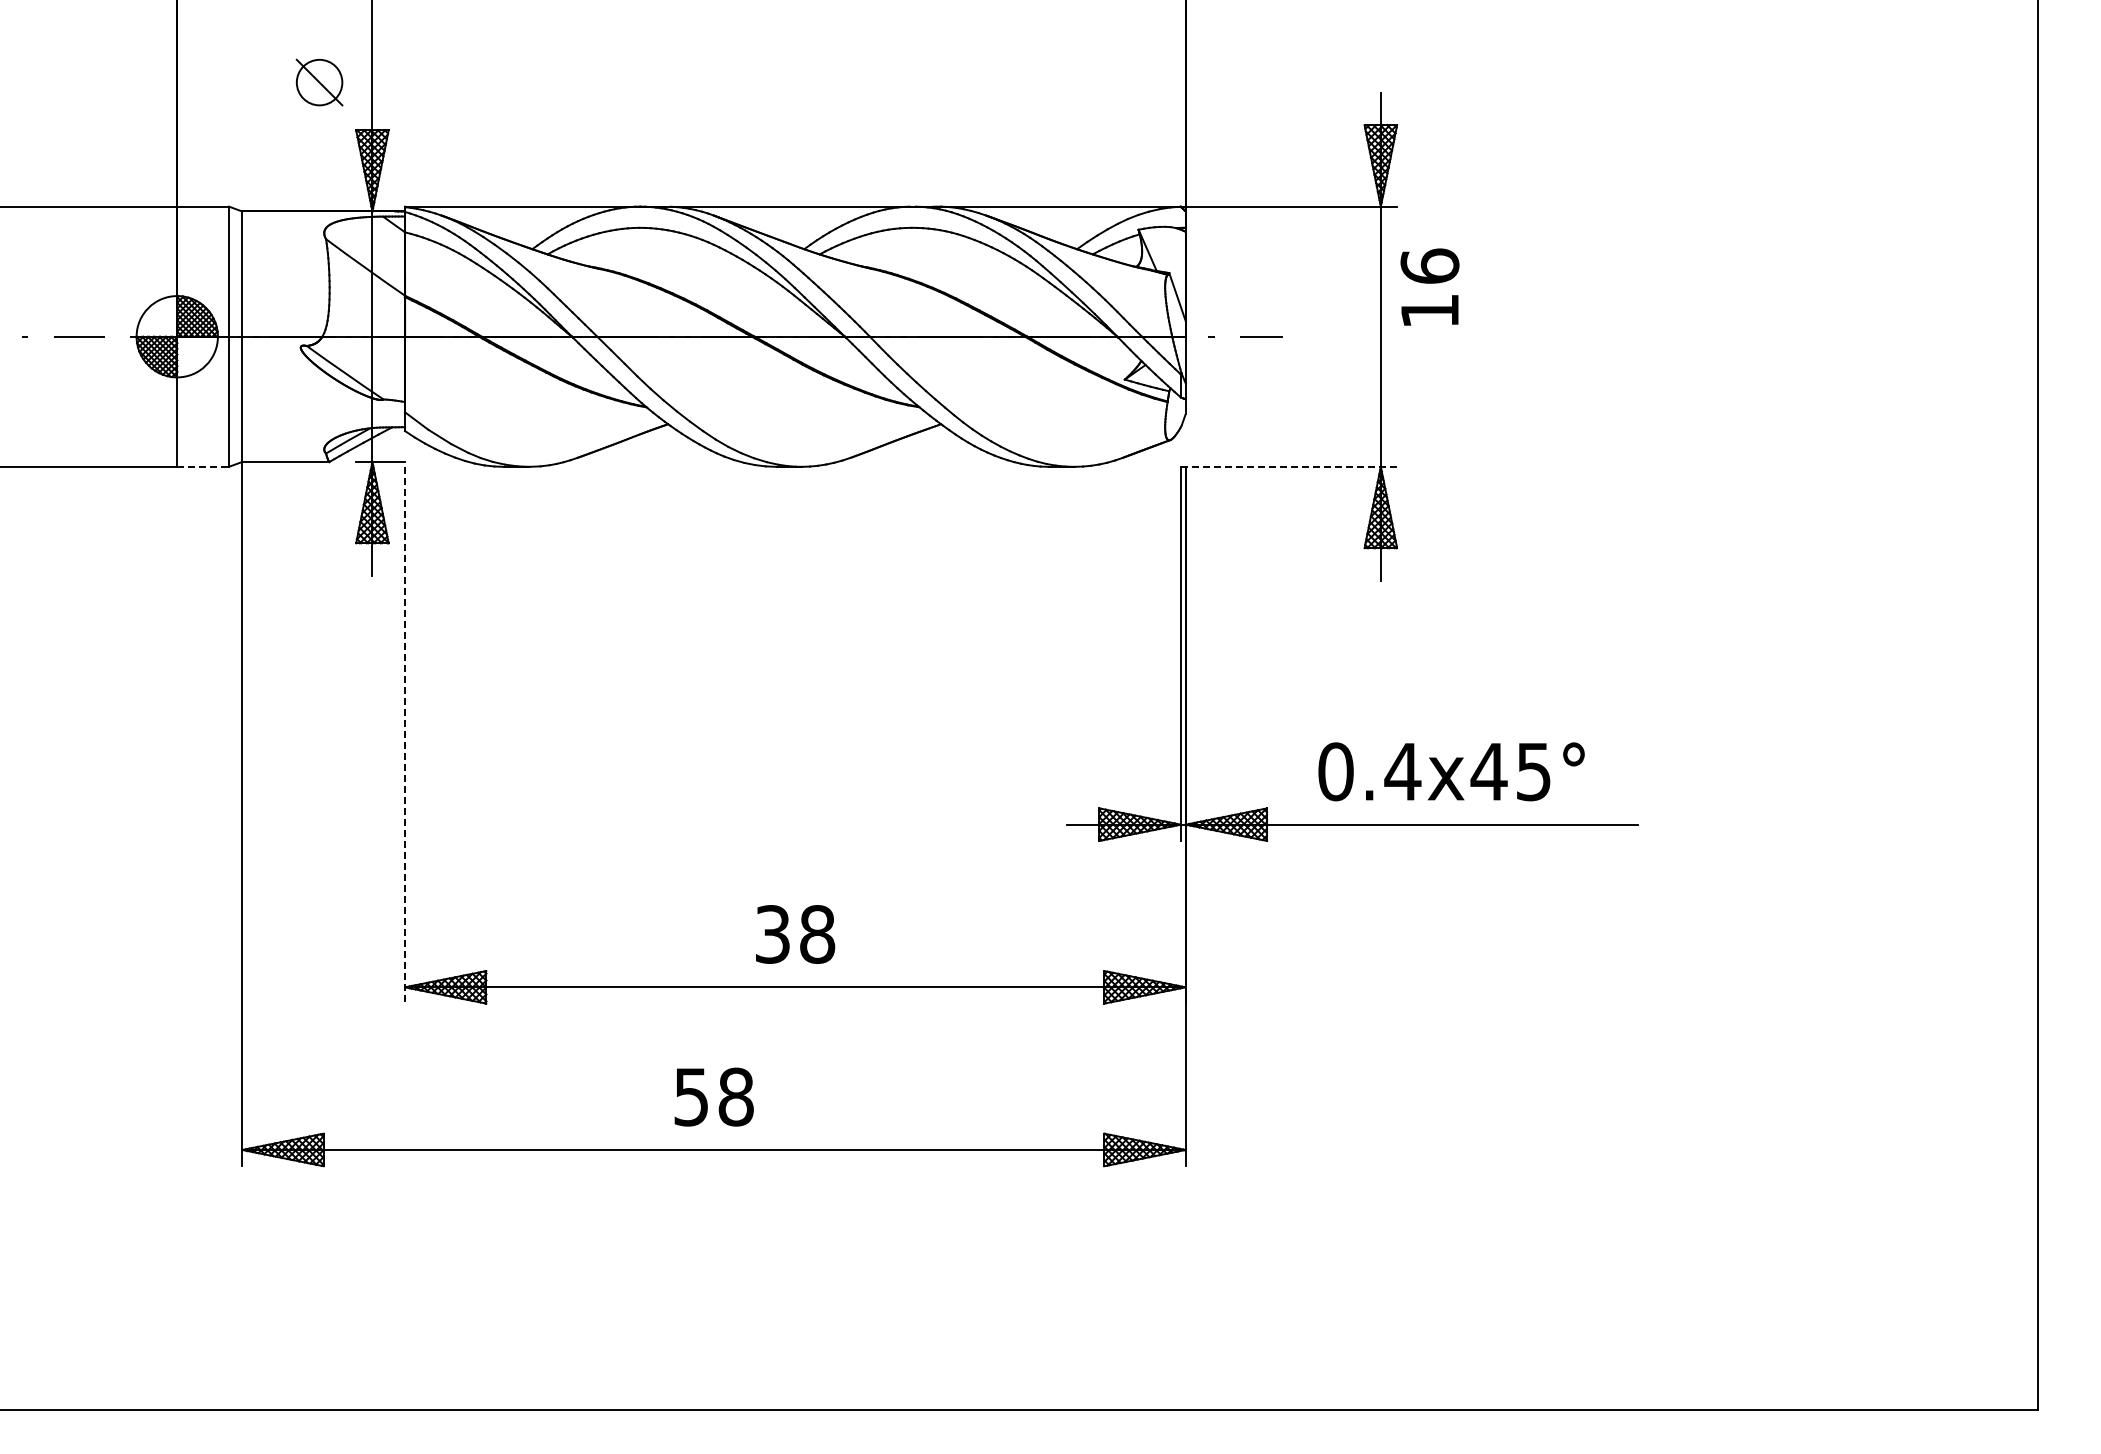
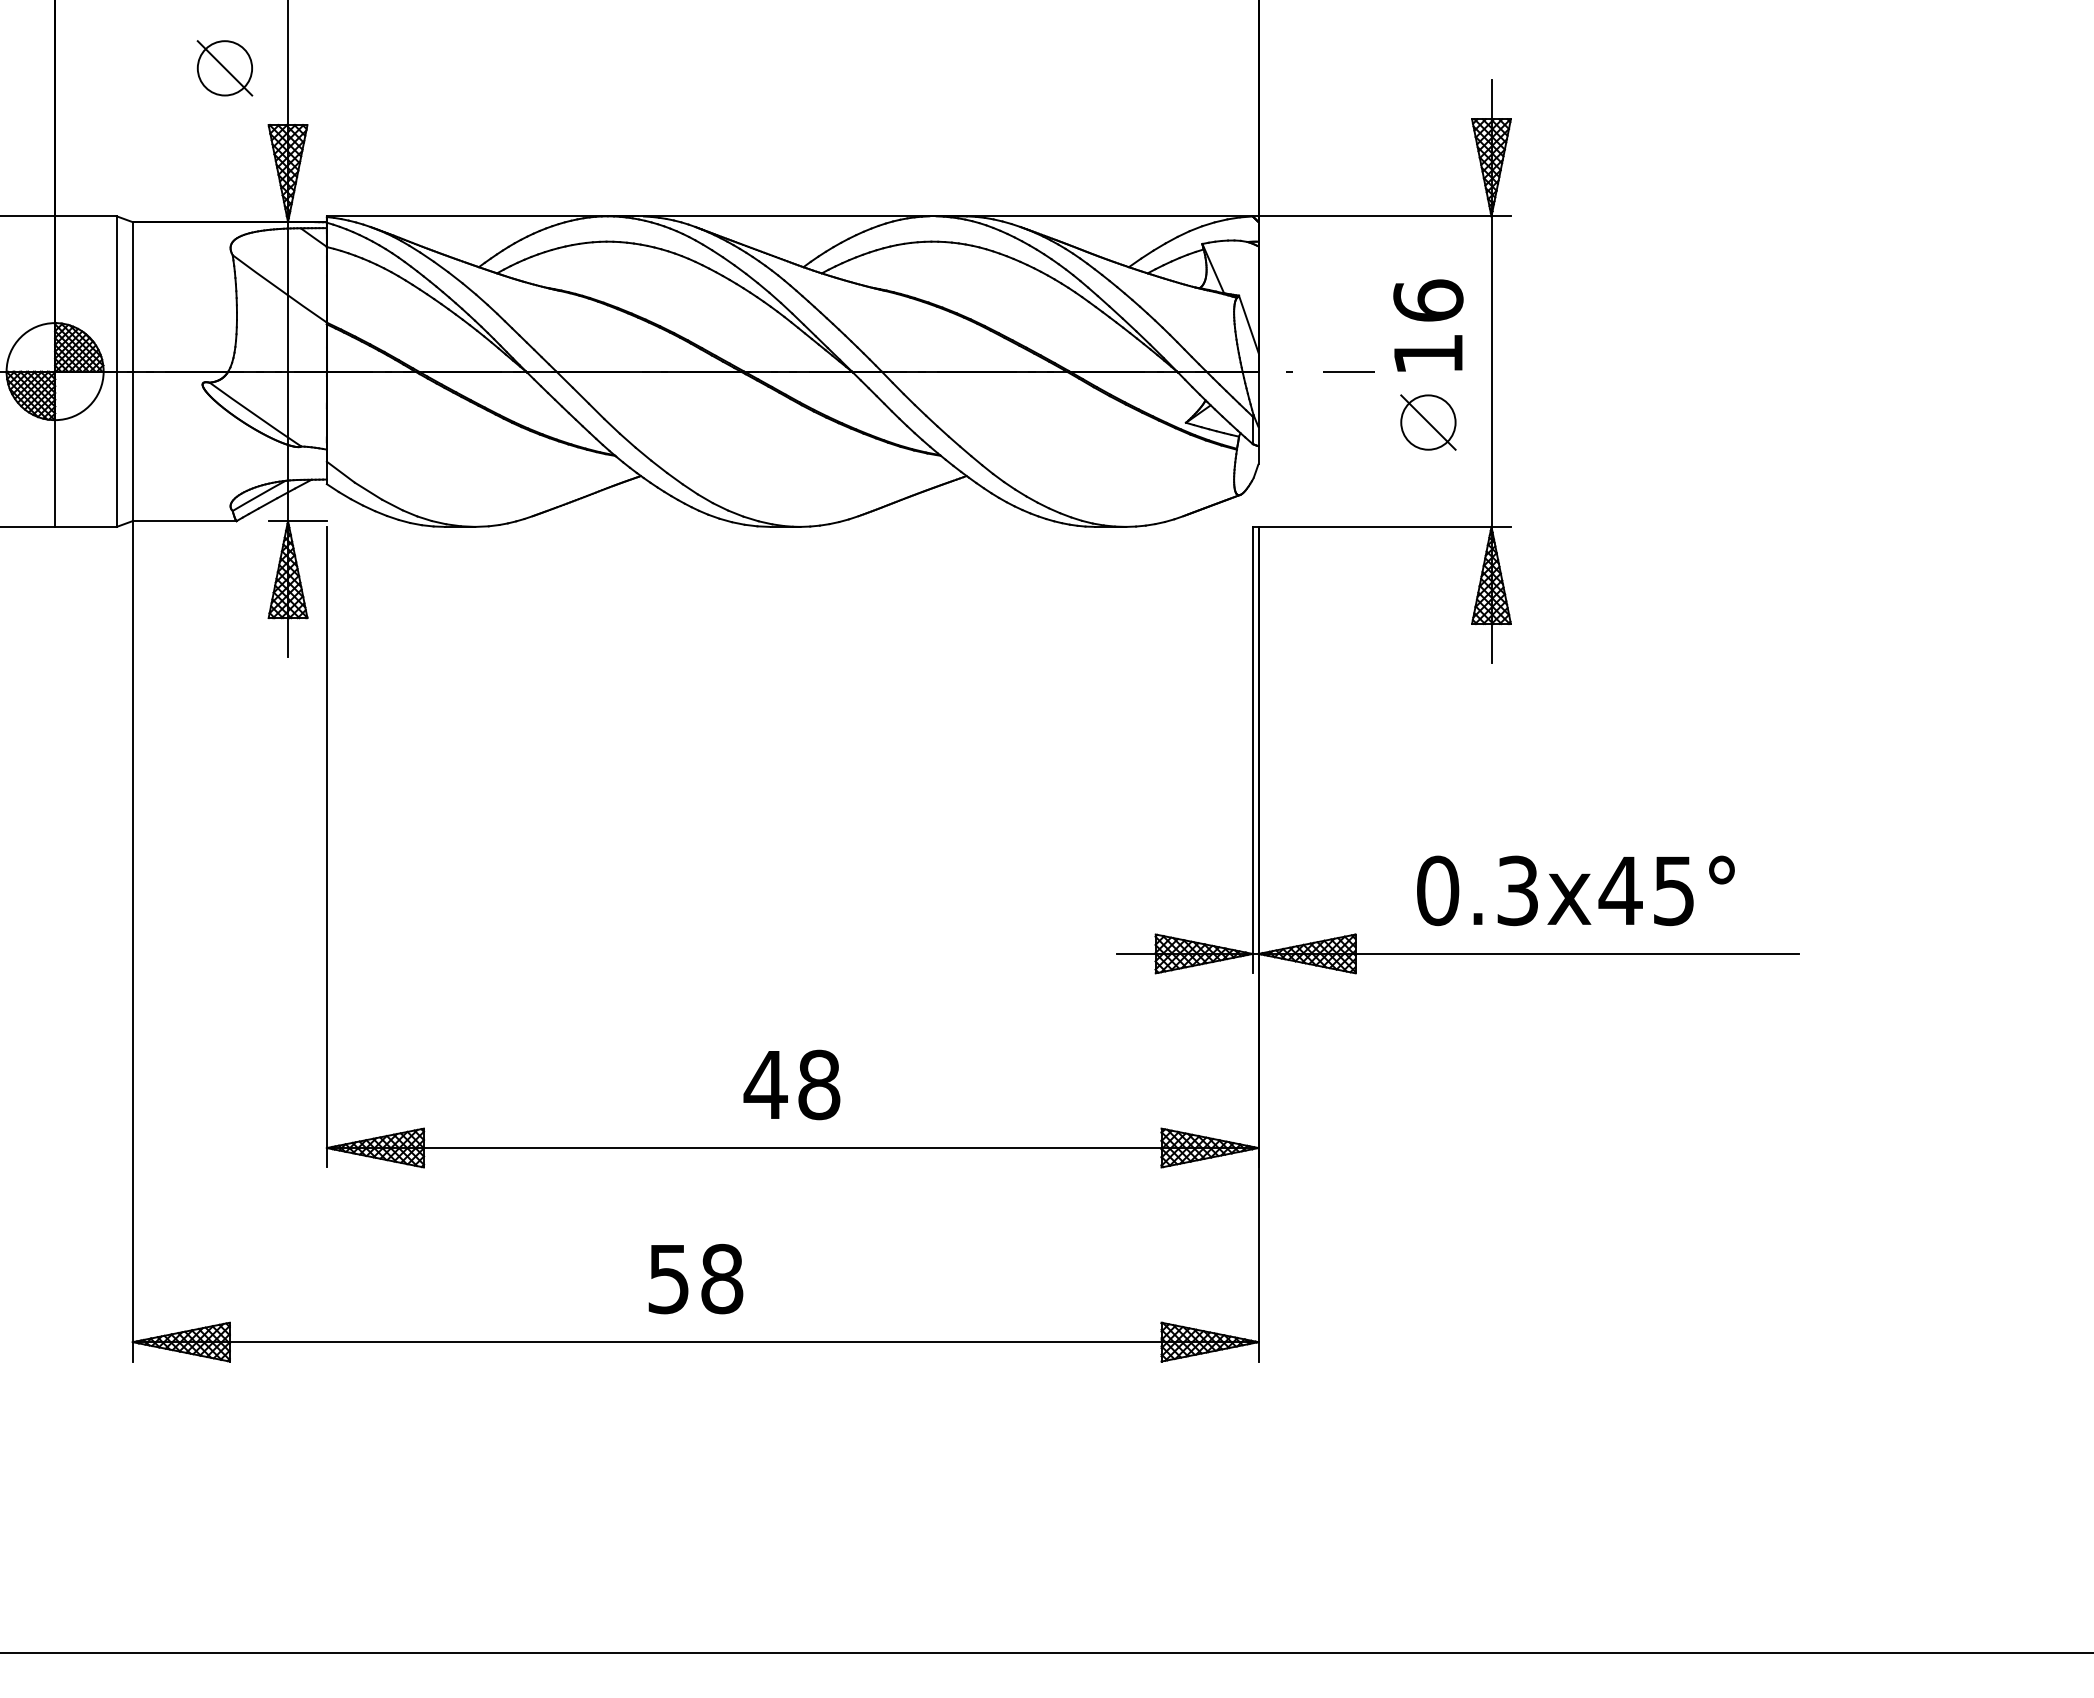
text: (1429, 286) -> (1427, 324), moved
part: (1327, 379) -> (1427, 422), added
line: (203, 466) -> (86, 526), dashed -> solid
line: (1289, 466) -> (1382, 526), dashed -> solid
line: (404, 735) -> (326, 847), dashed -> solid
text: (1402, 771) -> (1517, 890), 0.4x45° -> 0.3x45°
text: (772, 934) -> (765, 1084), 38 -> 48

